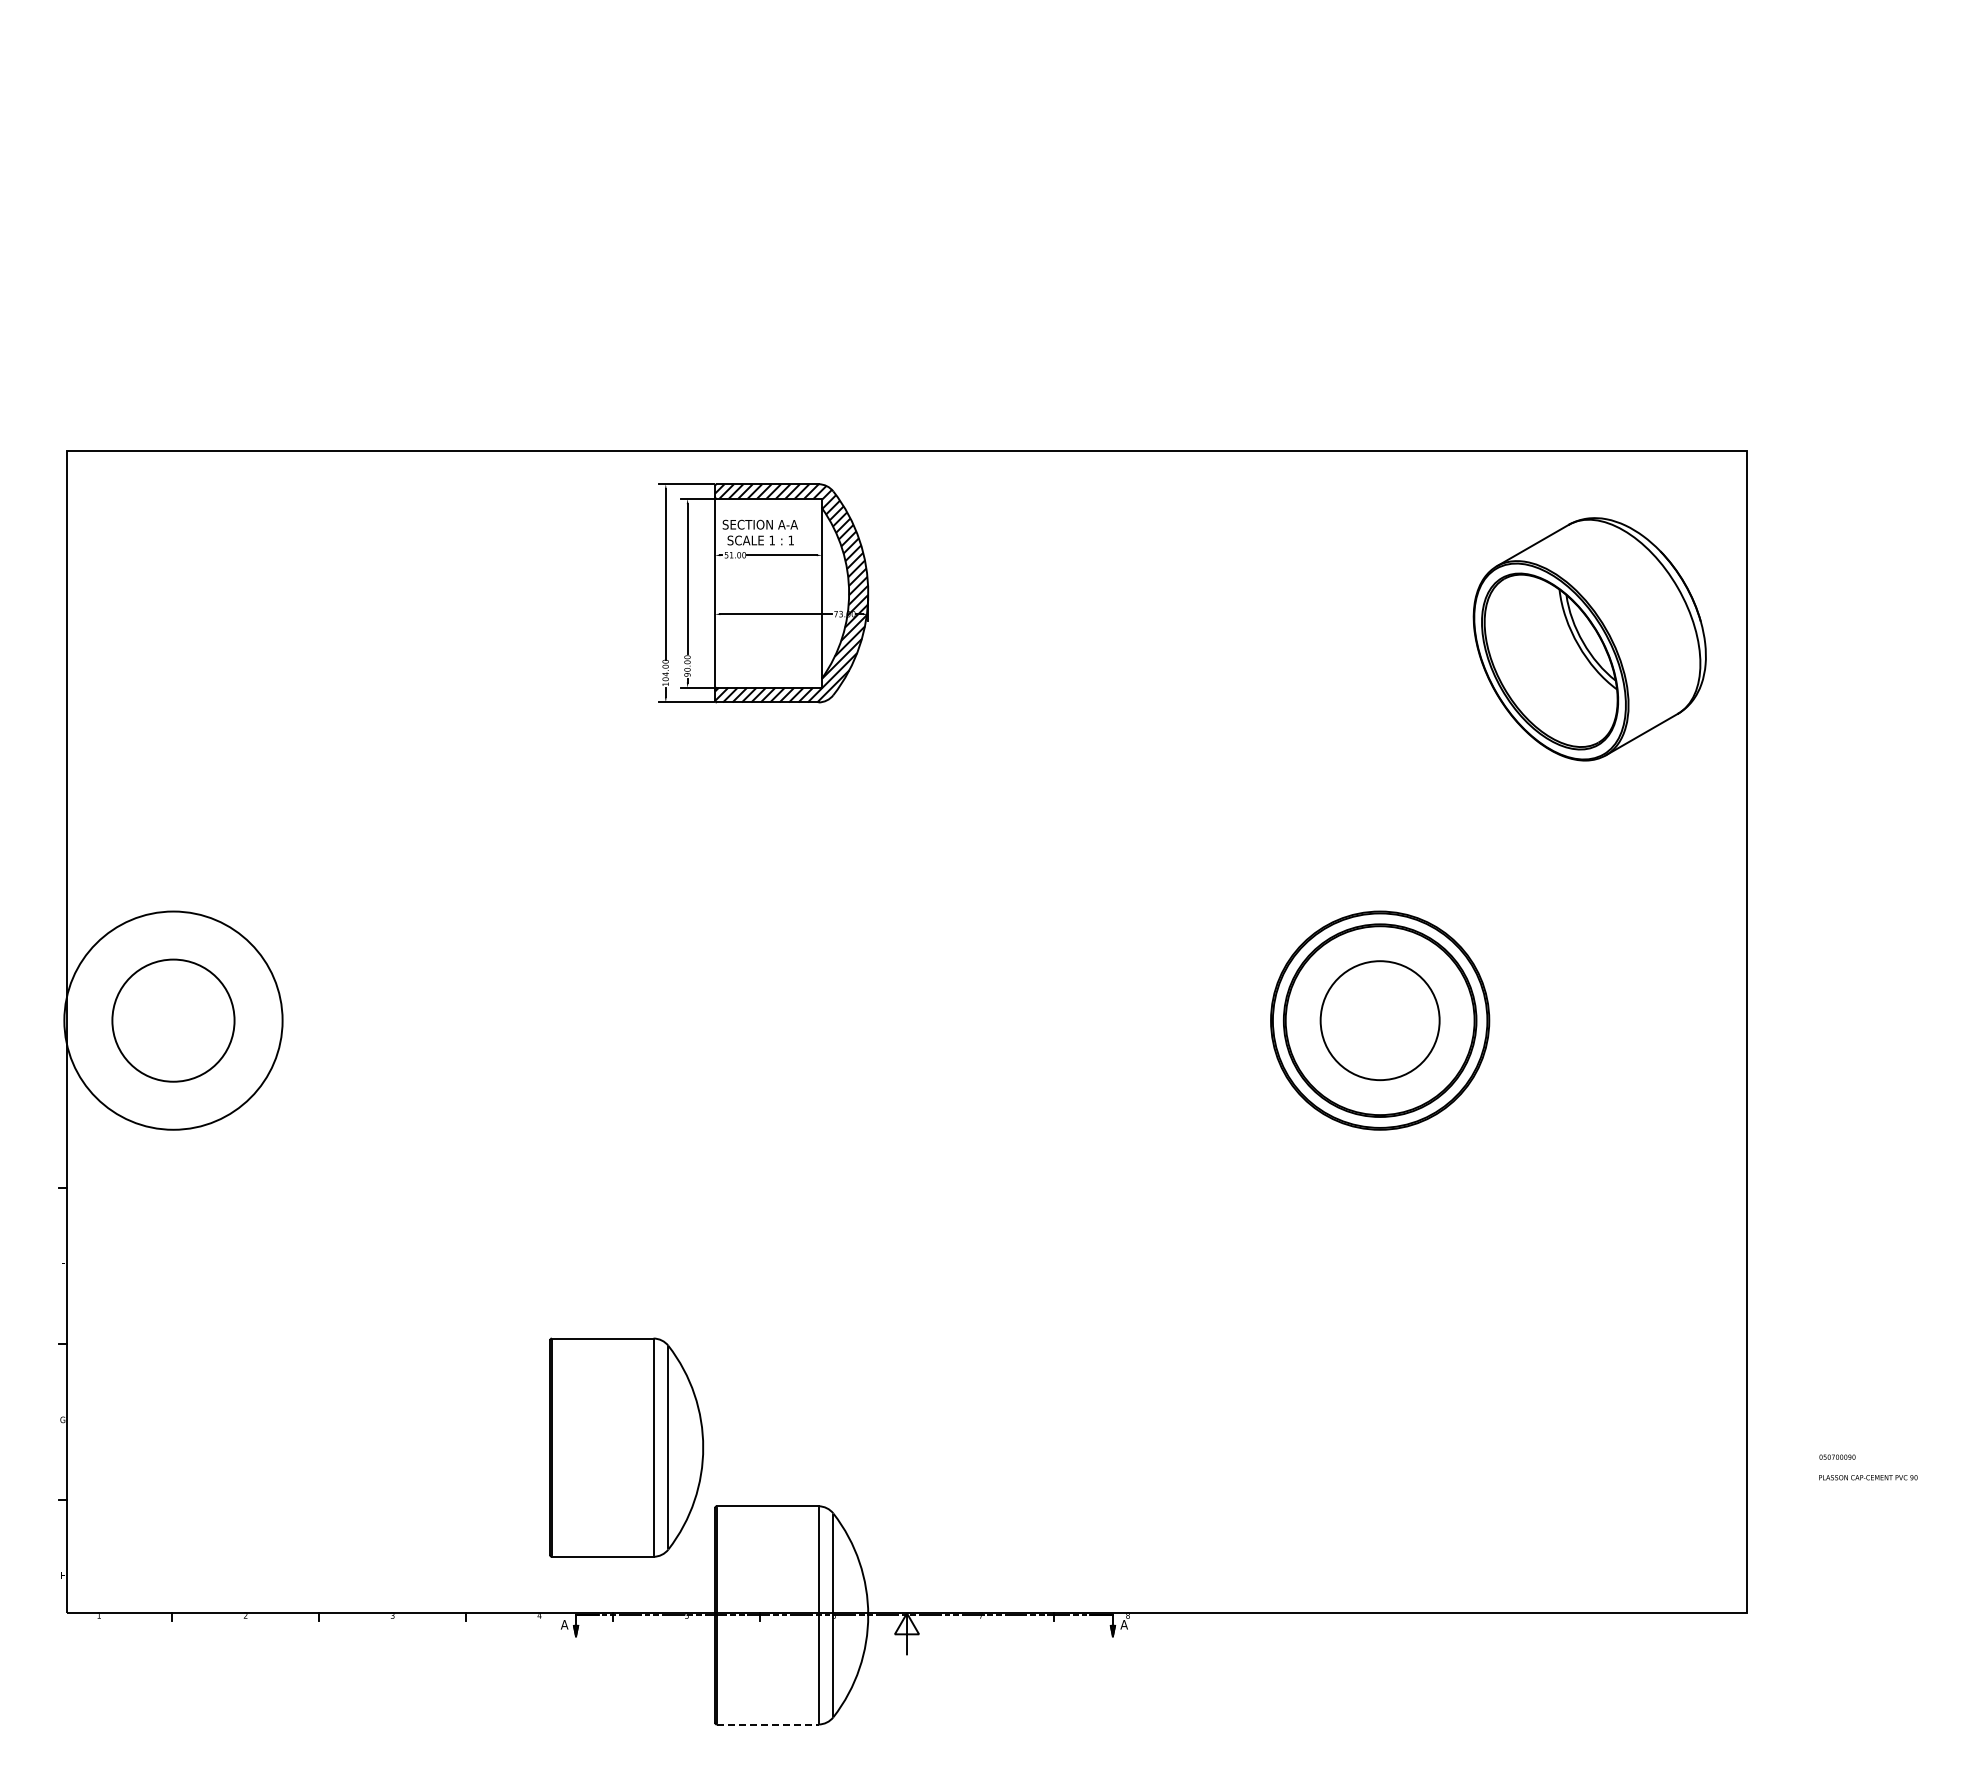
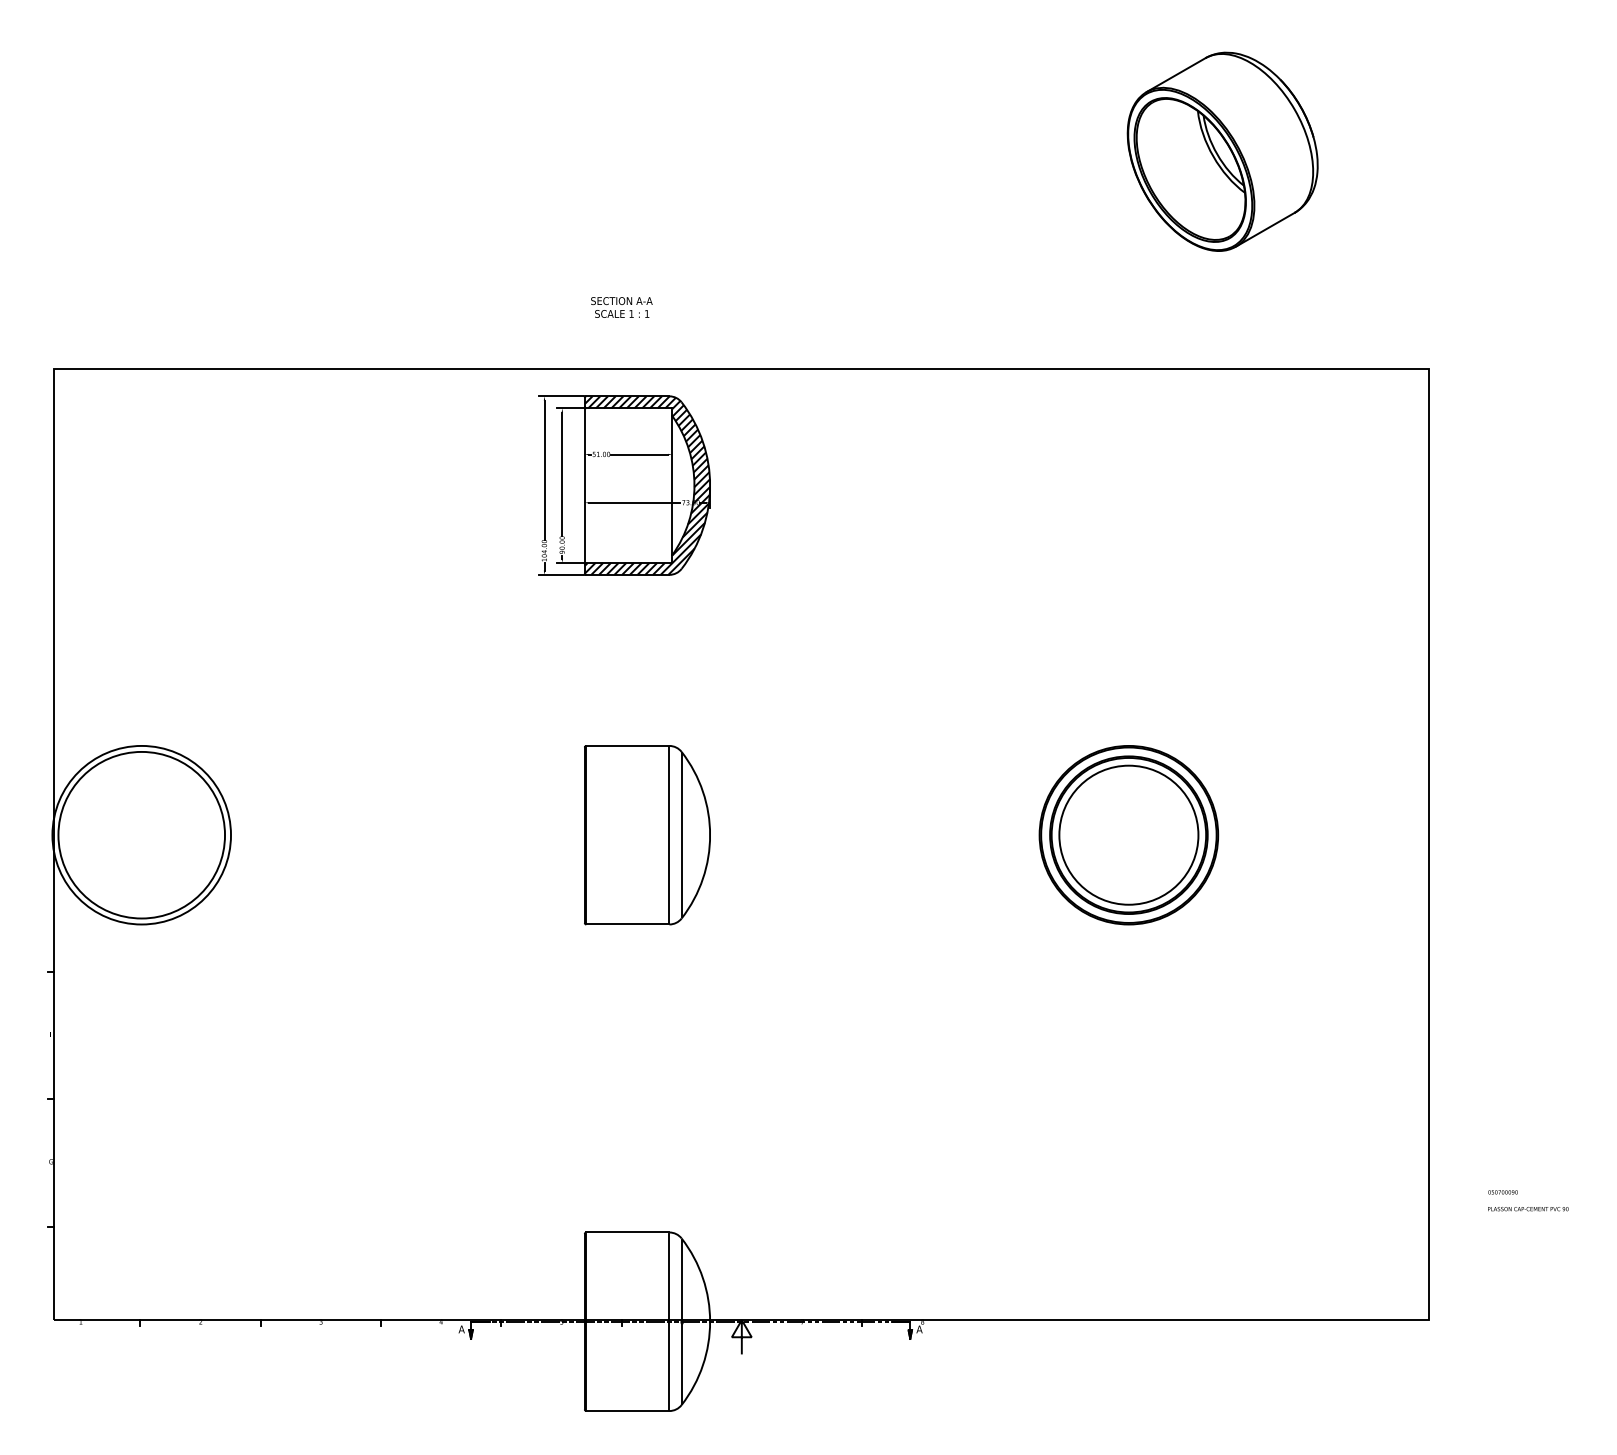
text: (759, 532) -> (621, 307), moved
part: (1589, 639) -> (1222, 151), moved
circle: (173, 1020) -> (141, 835), size x1.67
circle: (1380, 1020) -> (1129, 835), size x1.43
part: (626, 1447) -> (647, 835), moved
line: (767, 1724) -> (627, 1411), dashed -> solid

